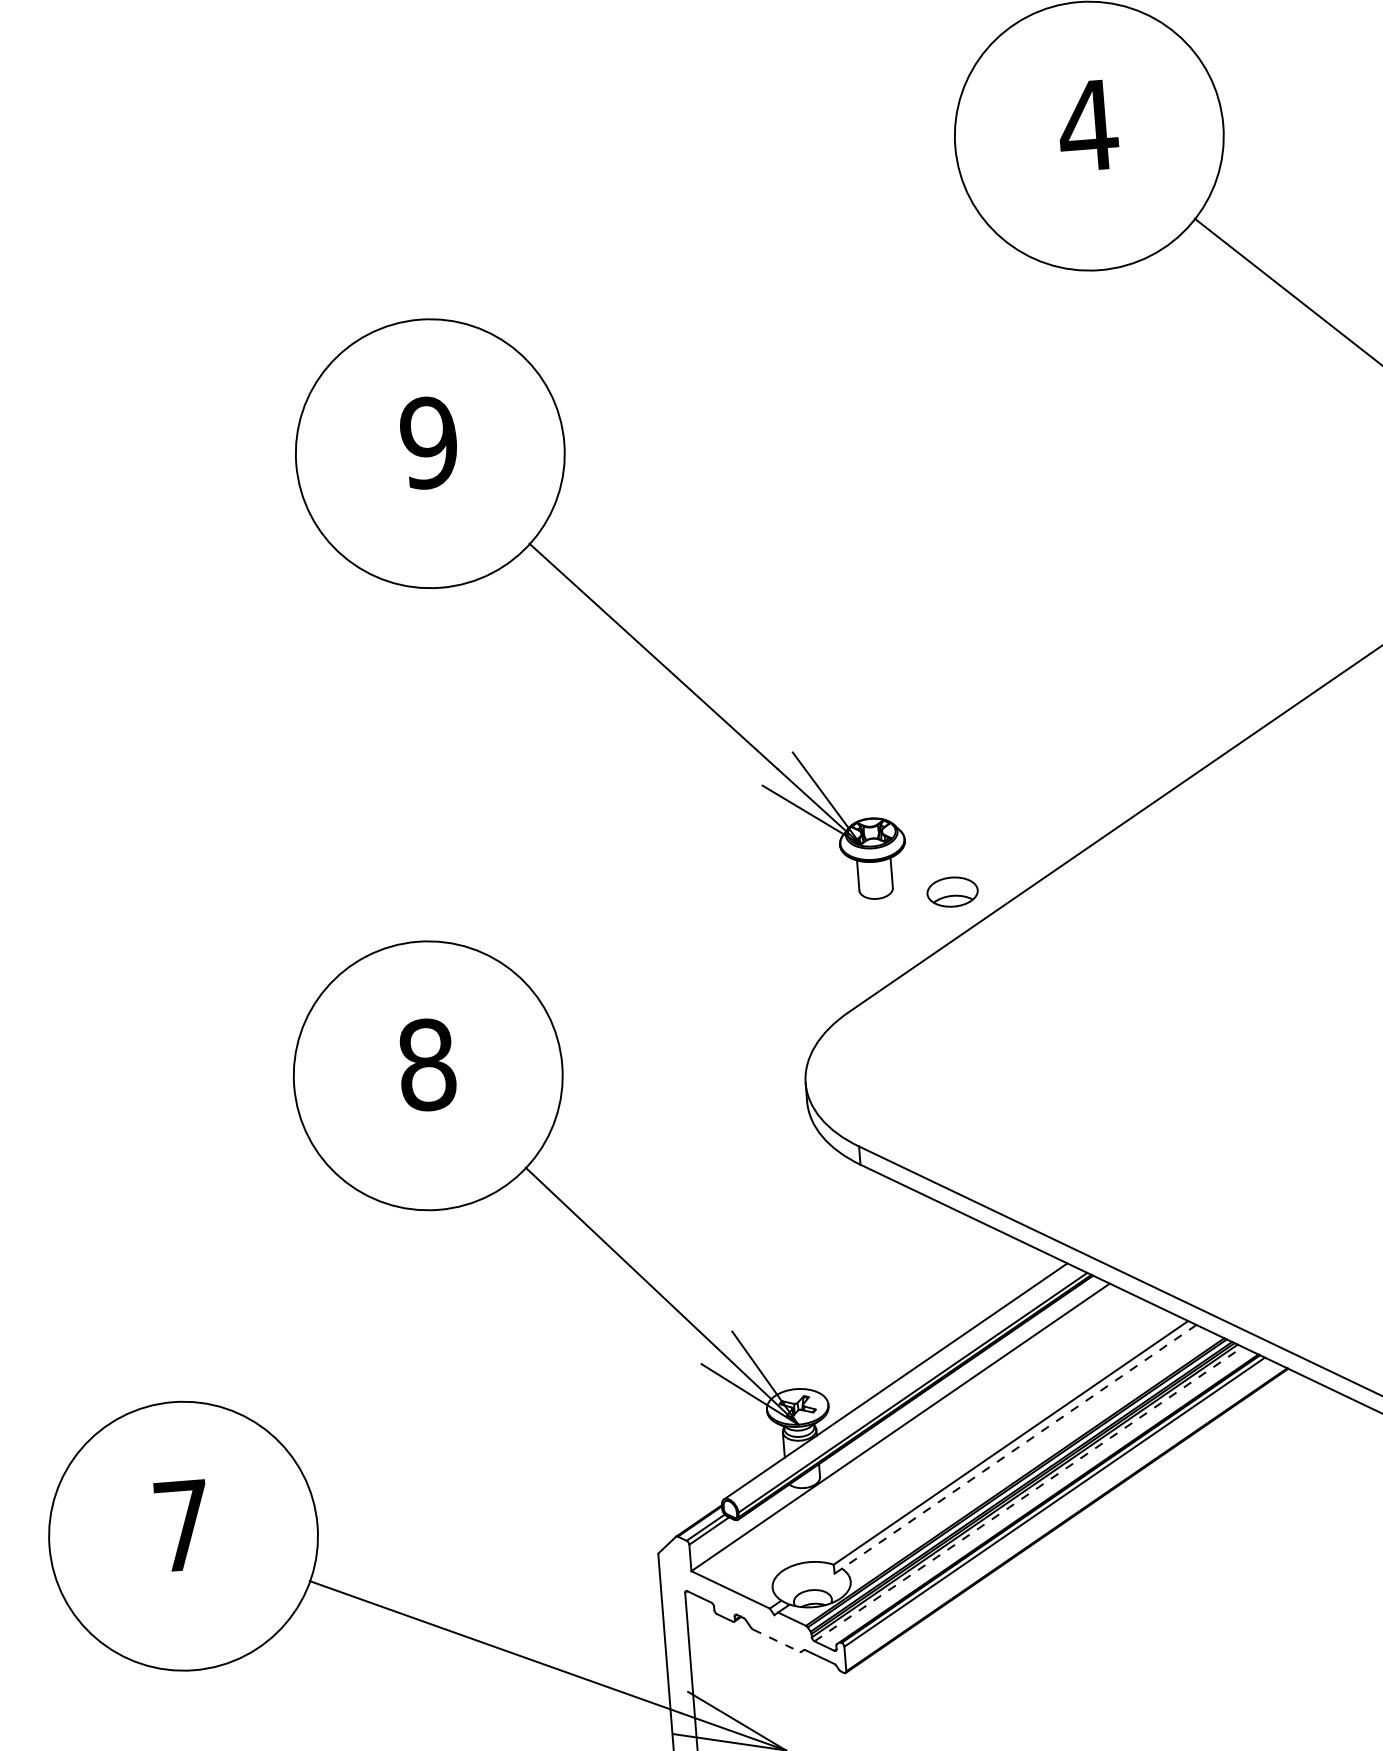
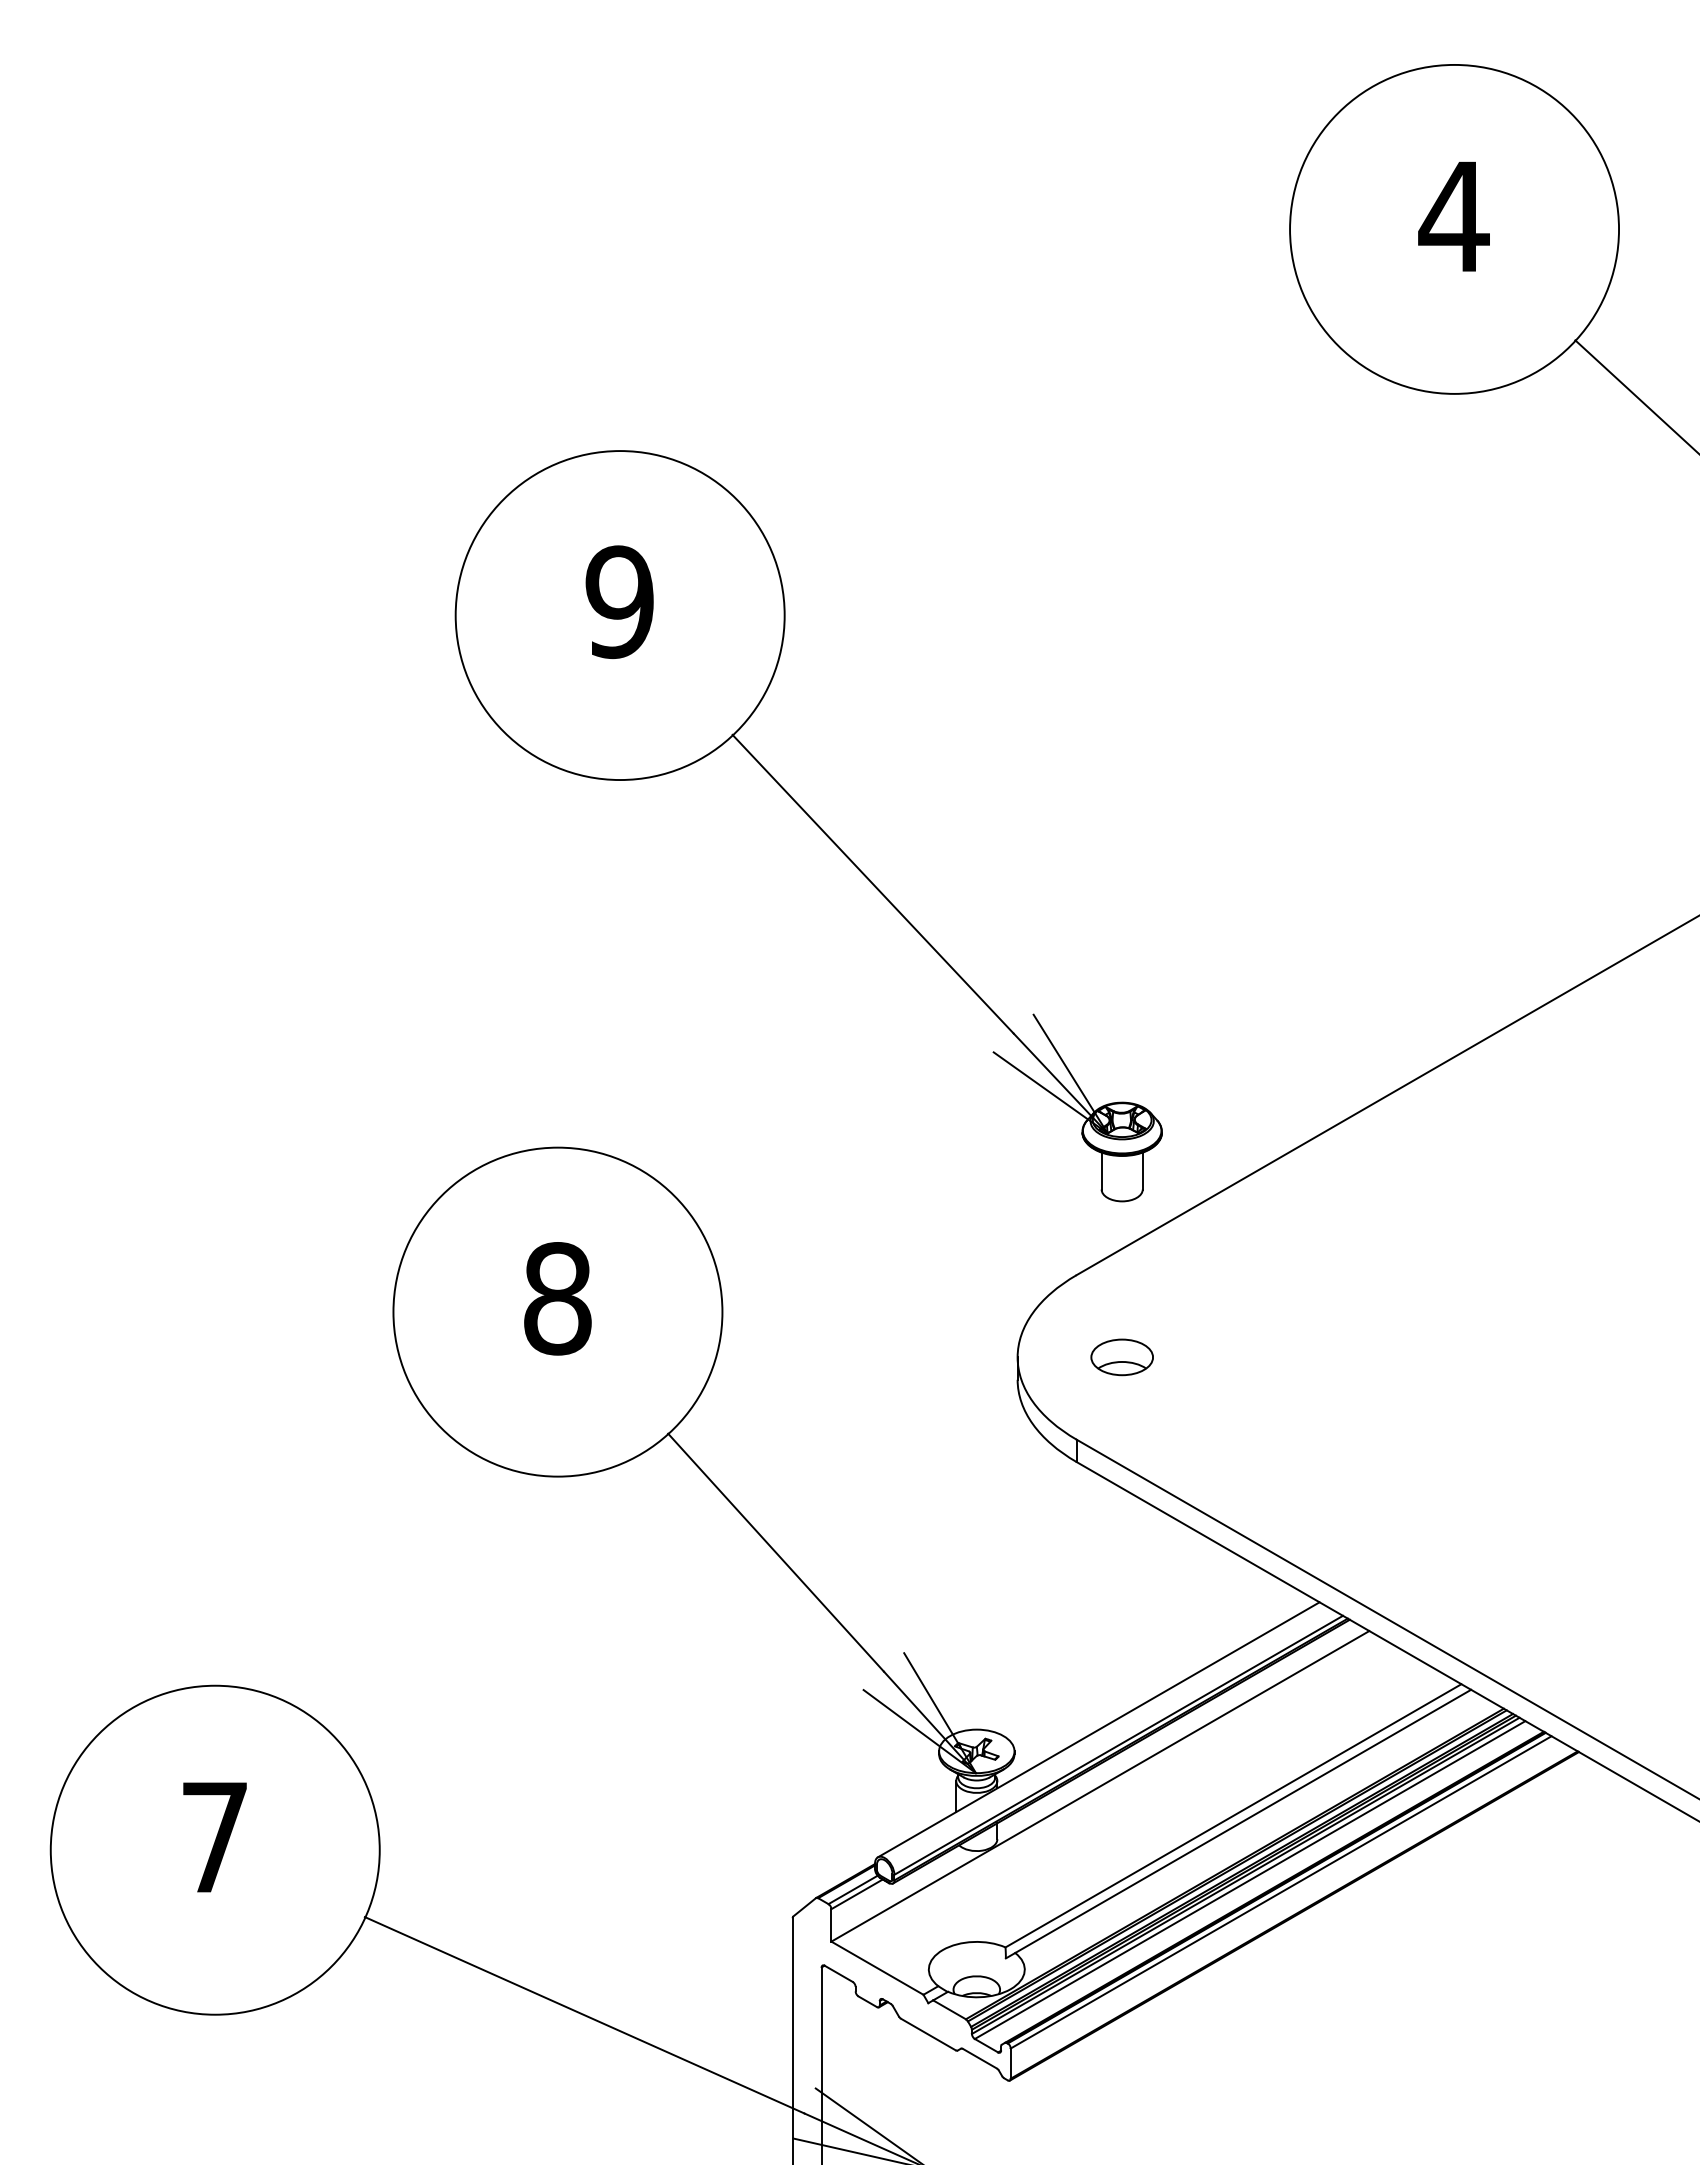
part: (600, 609) -> (812, 821), moved
part: (952, 892) -> (1121, 1357), moved
line: (1018, 1446) -> (1242, 1821), dashed -> solid
line: (1028, 1494) -> (1250, 1880), dashed -> solid
line: (776, 1640) -> (928, 2034), dashed -> solid

